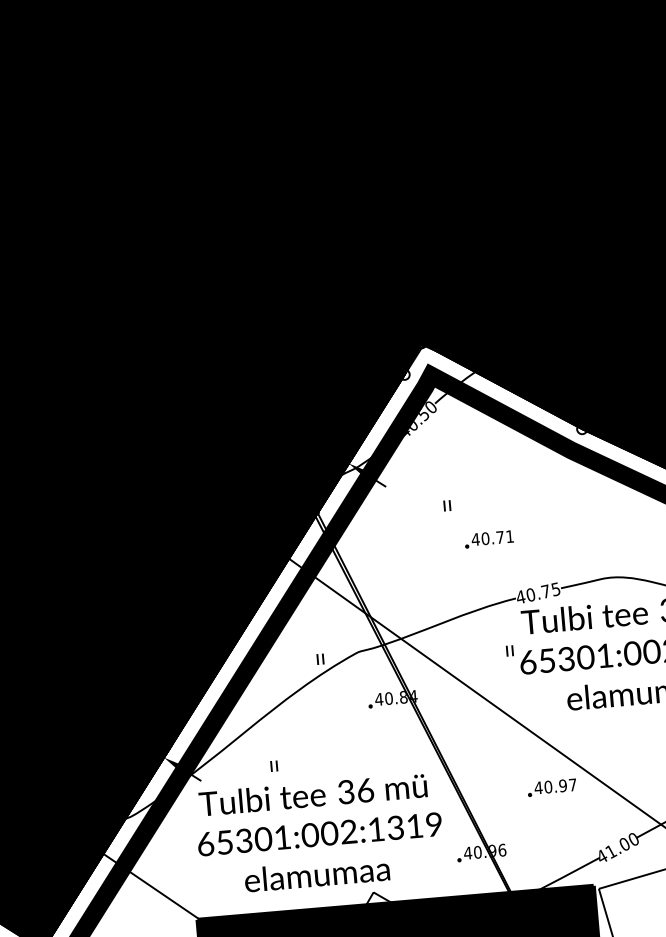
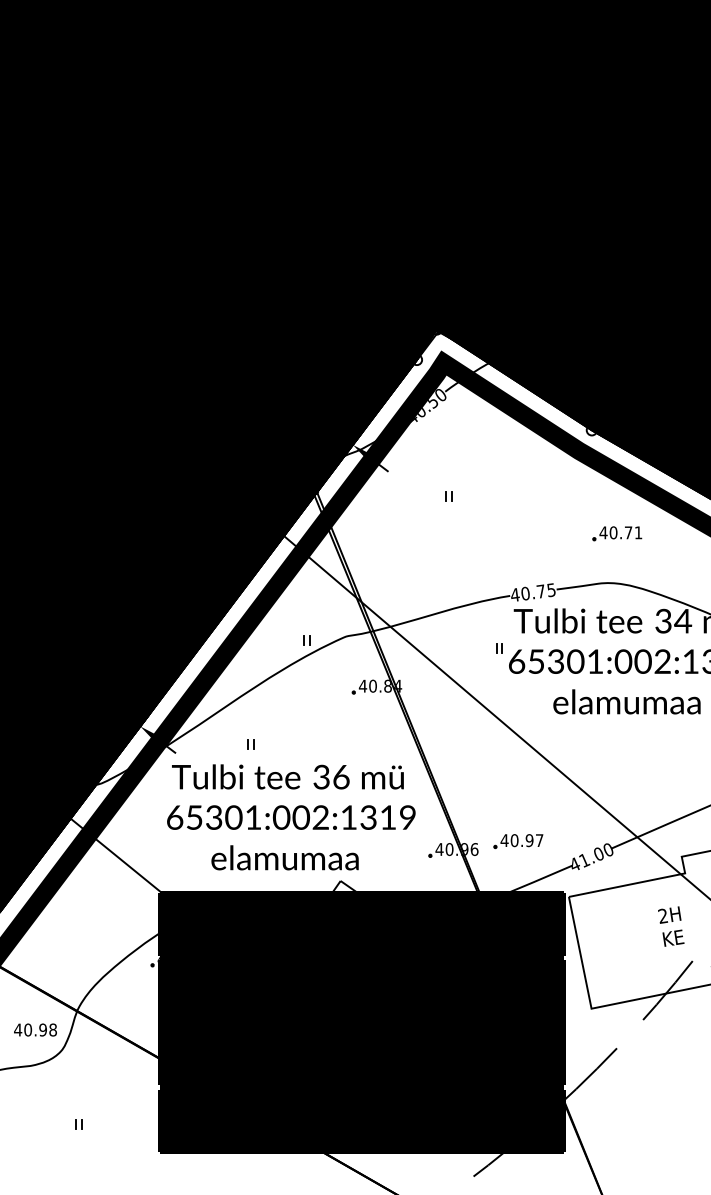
part: (489, 539) -> (617, 533), moved
part: (552, 787) -> (518, 841), moved

